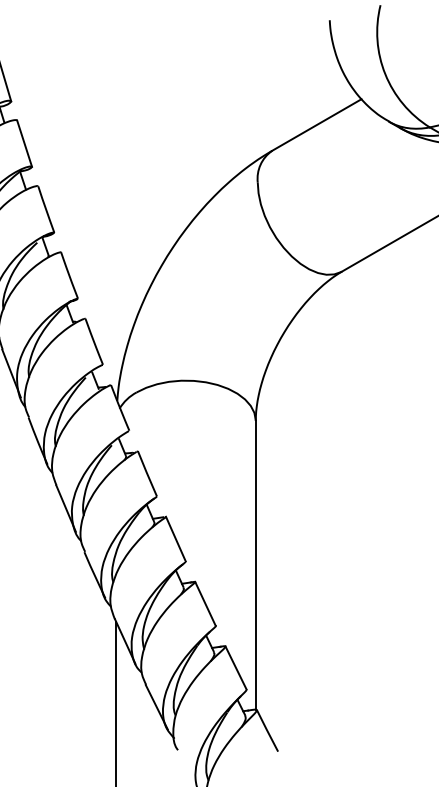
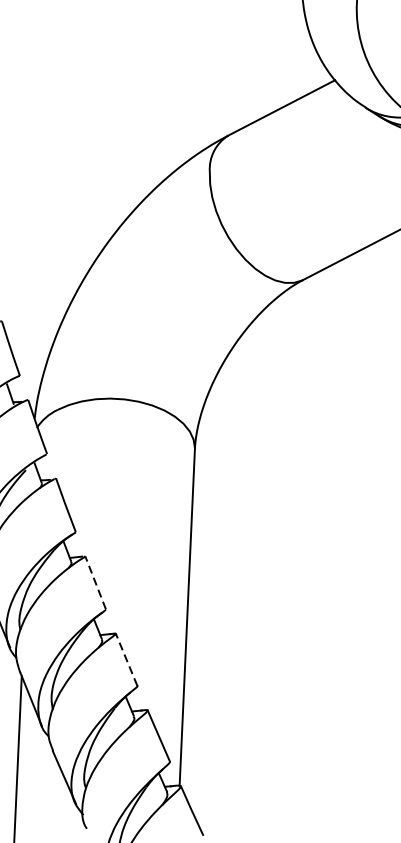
line: (175, 538) -> (95, 582), solid -> dashed
line: (205, 603) -> (126, 659), solid -> dashed

